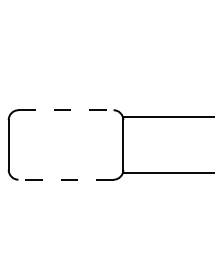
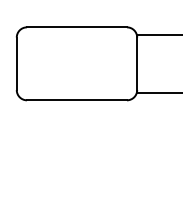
line: (66, 110) -> (77, 27), dashed -> solid
line: (66, 179) -> (77, 100), dashed -> solid

